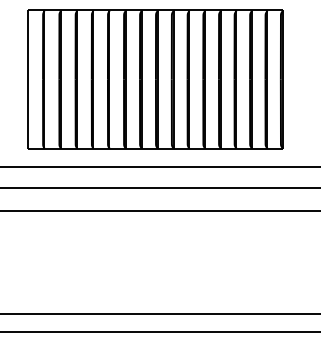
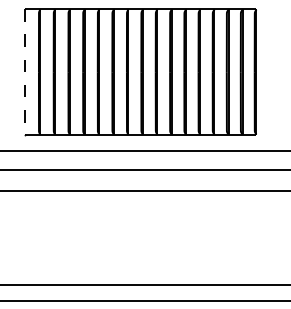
line: (28, 79) -> (25, 71), solid -> dashed

